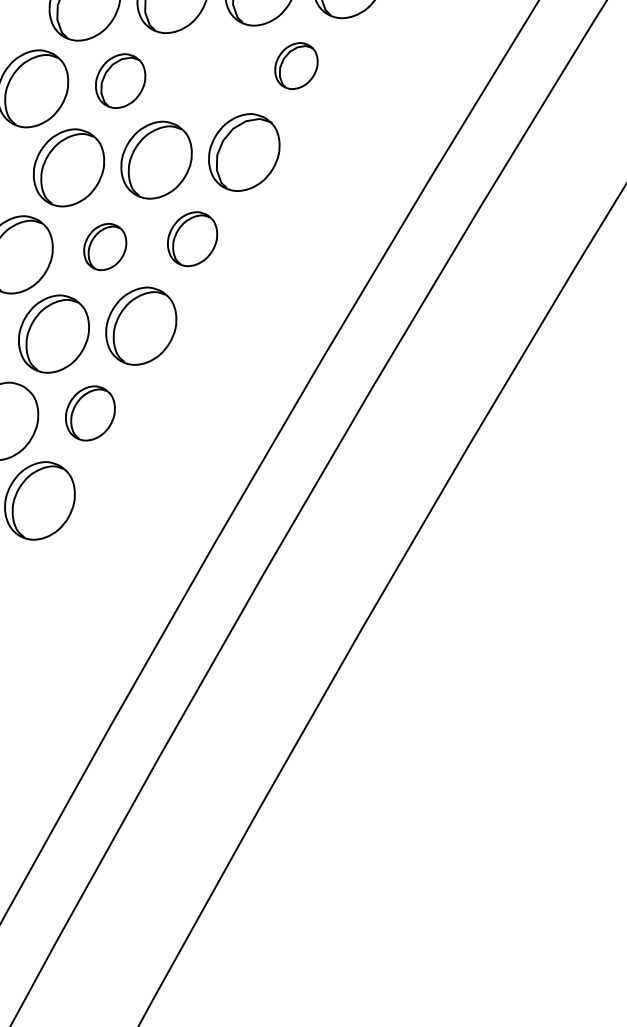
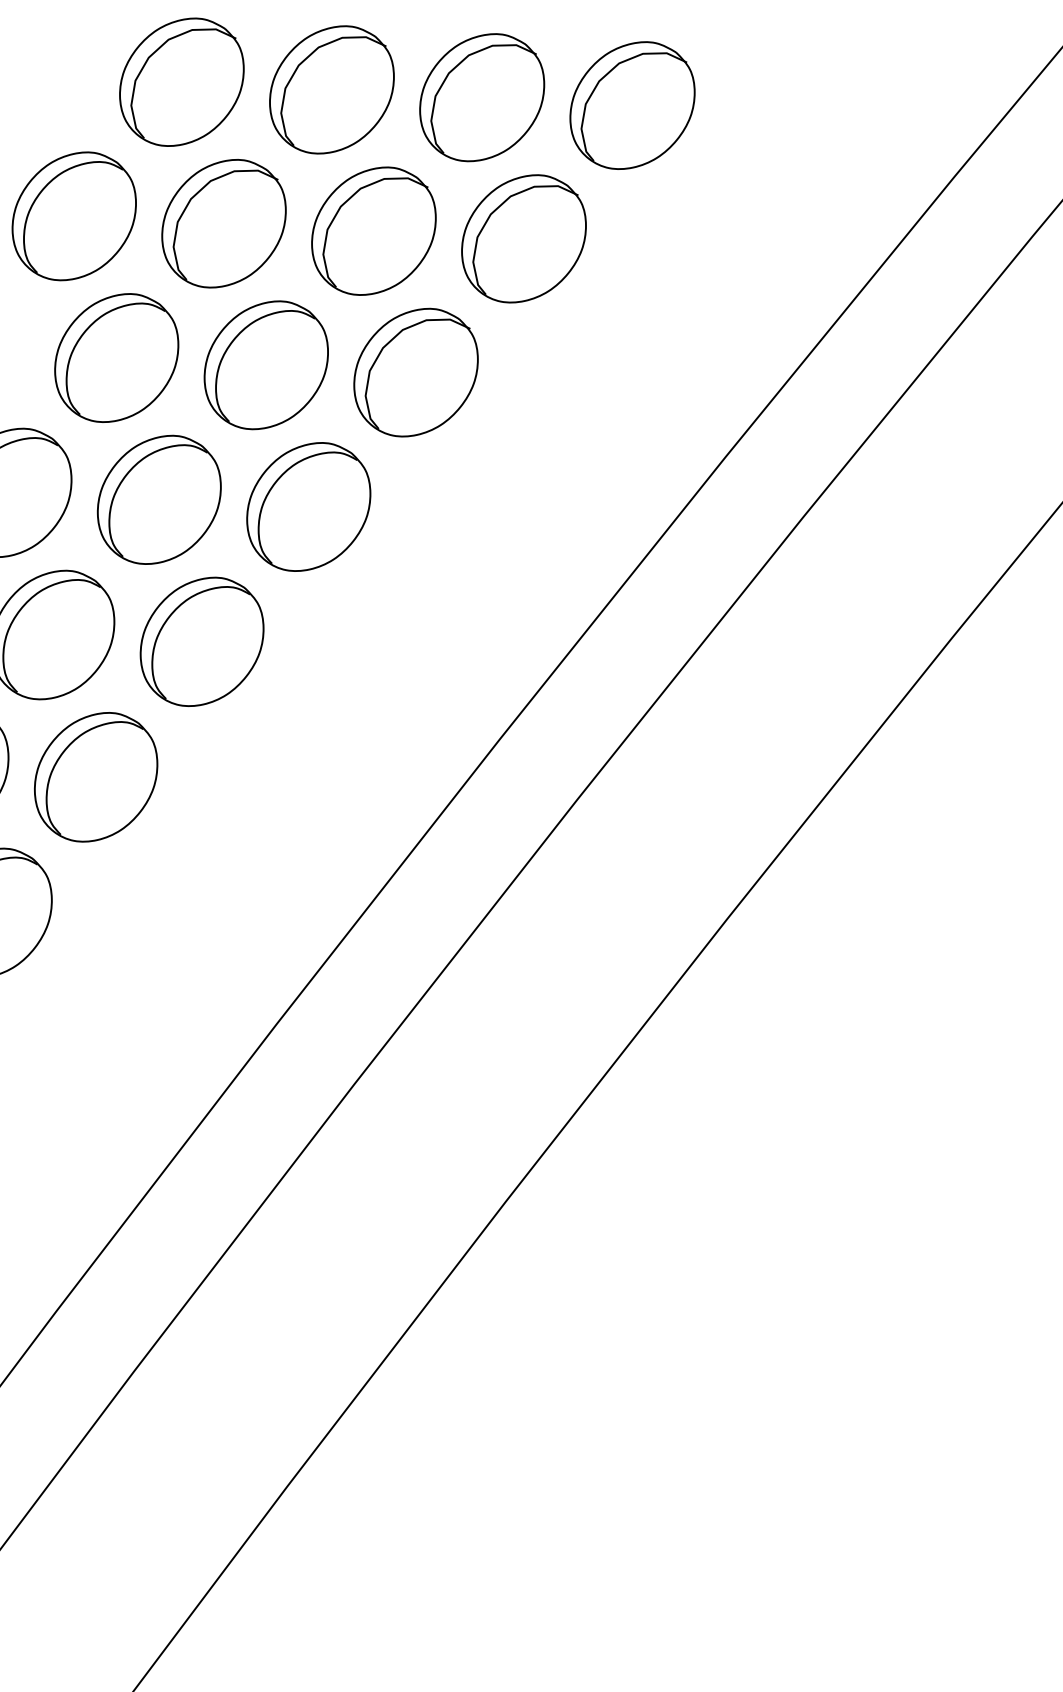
part: (296, 65) -> (524, 237), size x1.67
part: (208, 73) -> (373, 231), added
part: (120, 80) -> (223, 222), size x1.43
part: (192, 238) -> (308, 505), size x1.43
part: (105, 246) -> (160, 499), size x1.67
part: (90, 413) -> (96, 777), size x1.43

